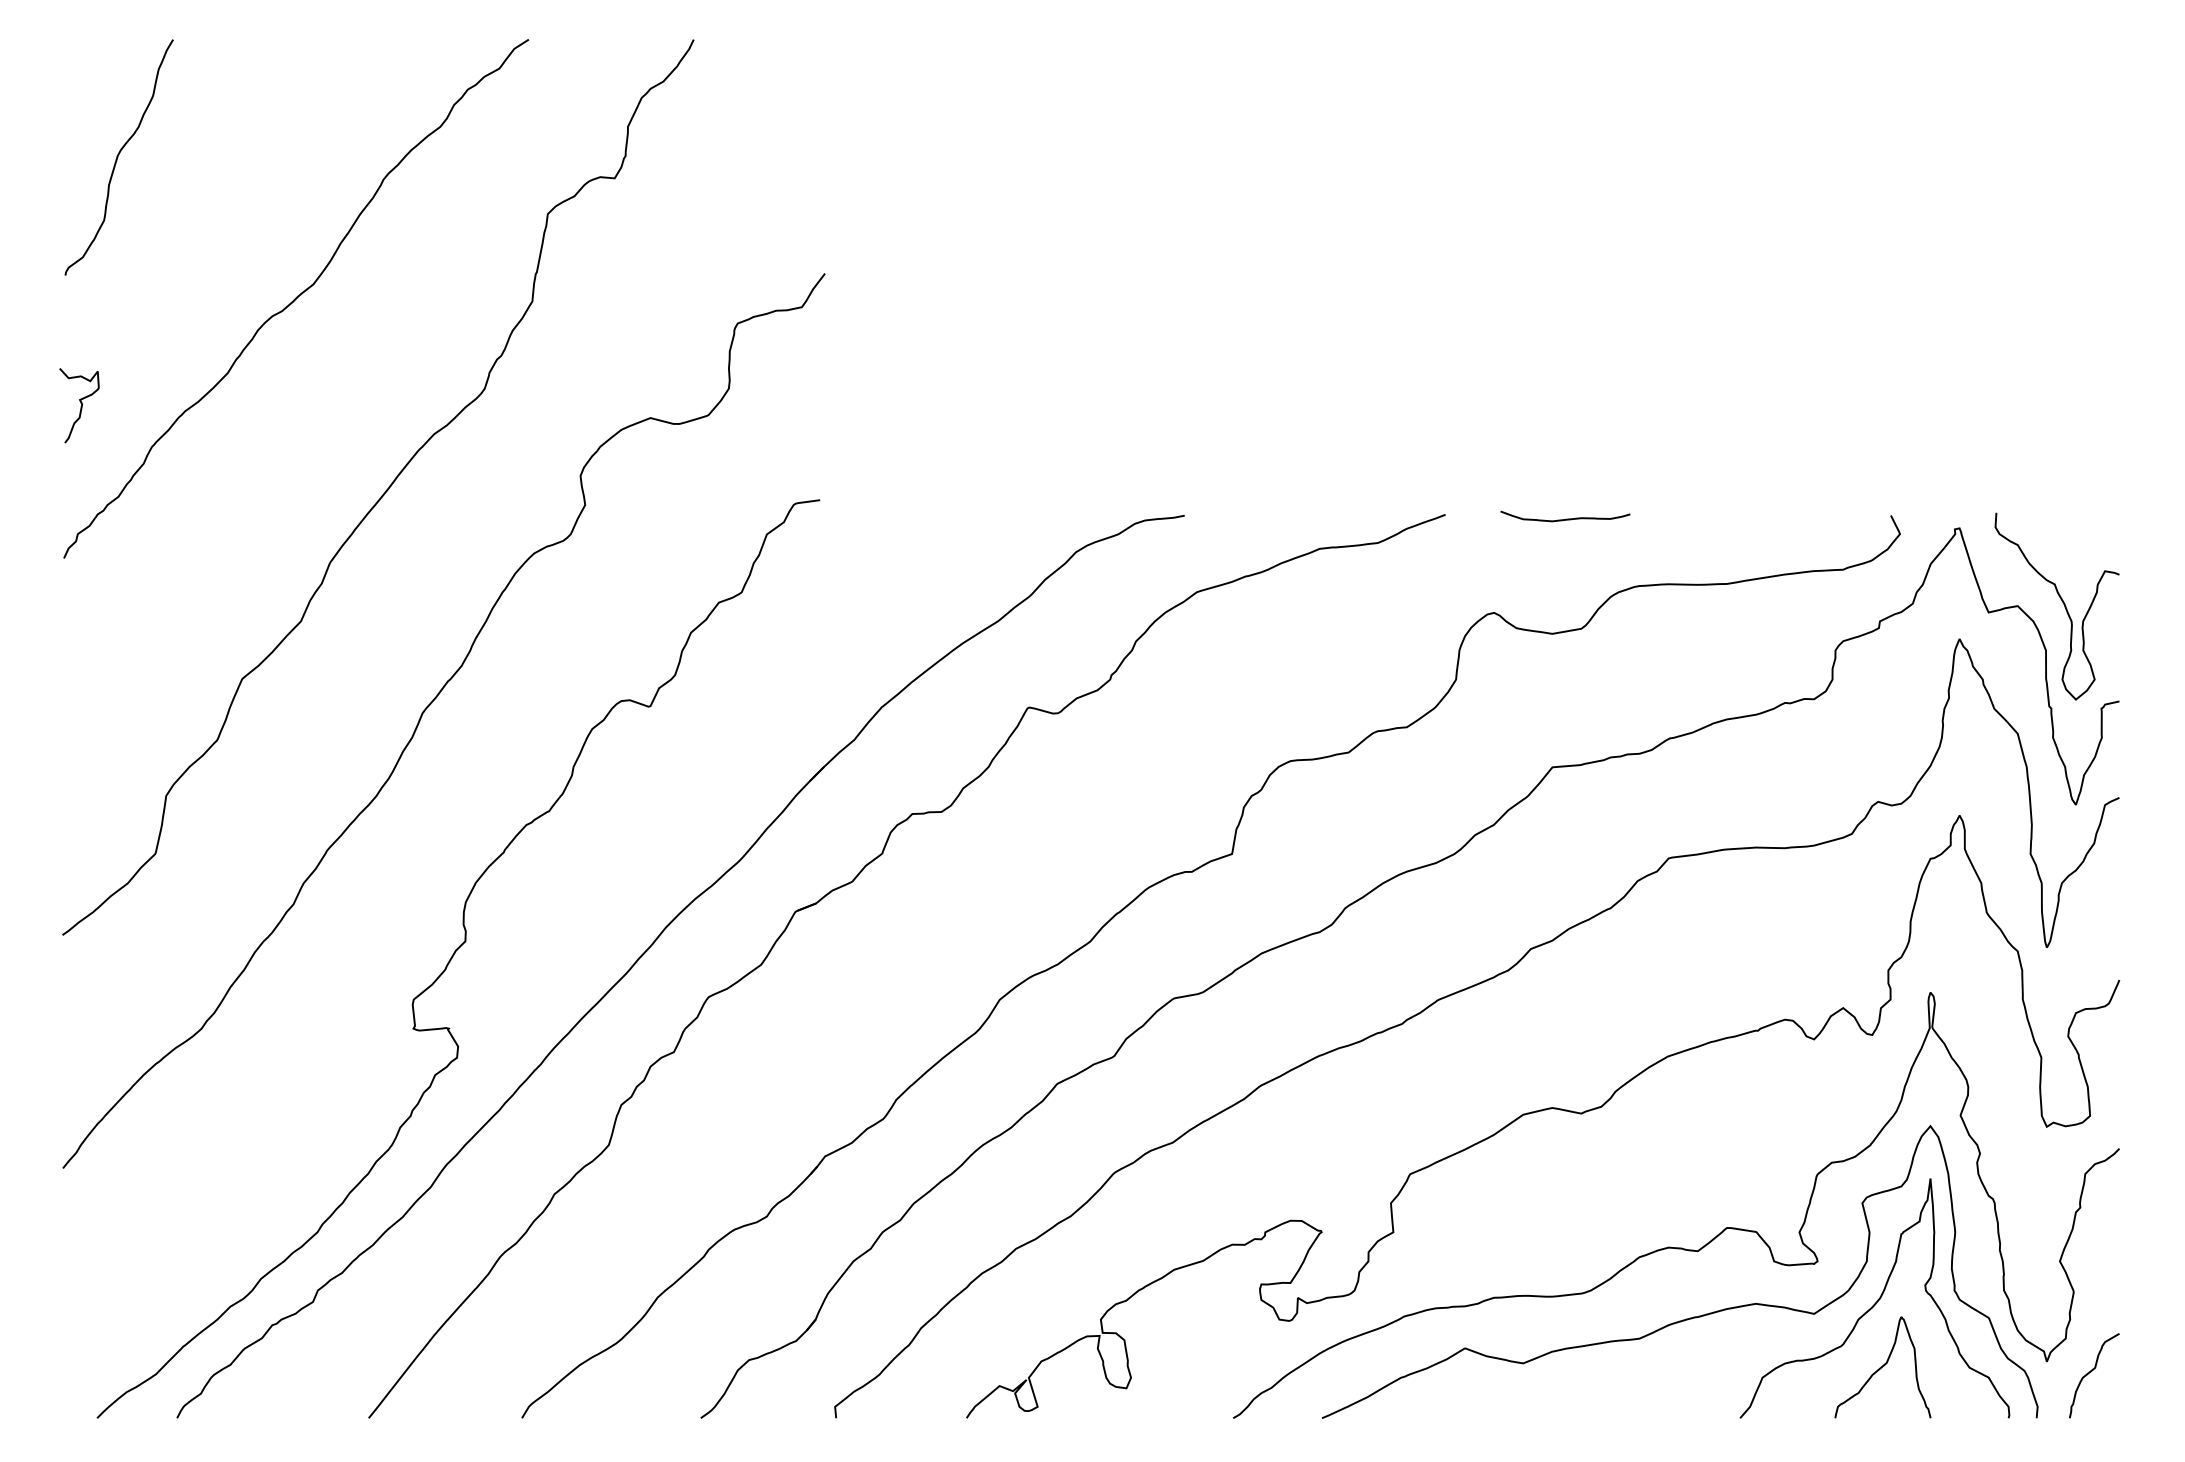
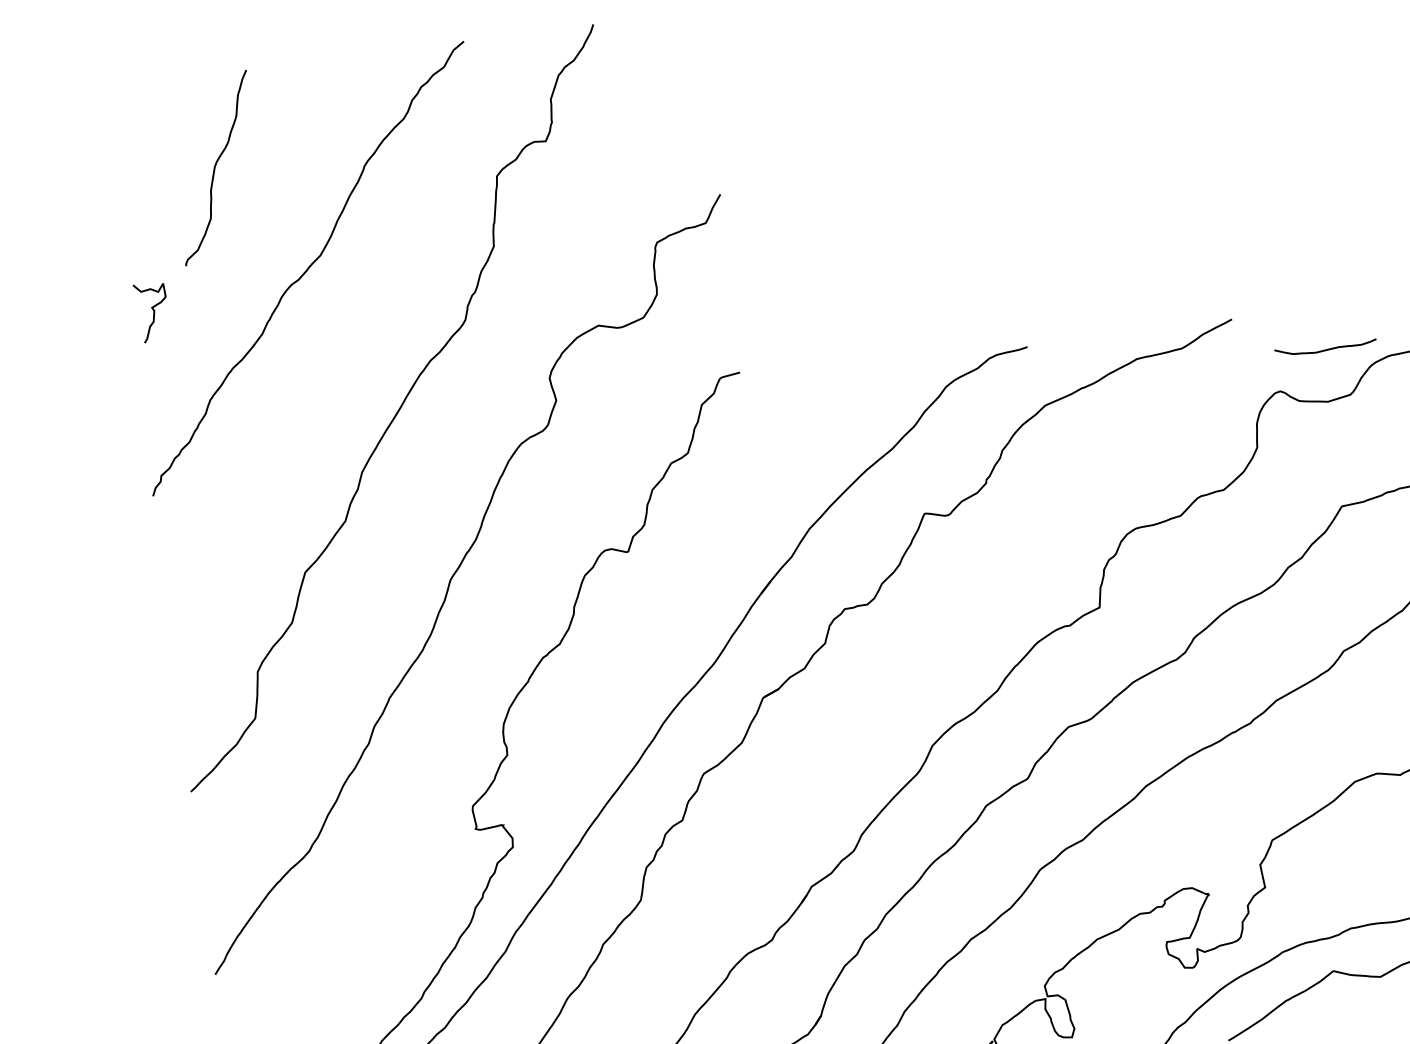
curve: (118, 157) -> (215, 168), moved
curve: (80, 406) -> (153, 312), moved
curve: (1566, 518) -> (1326, 348), moved

